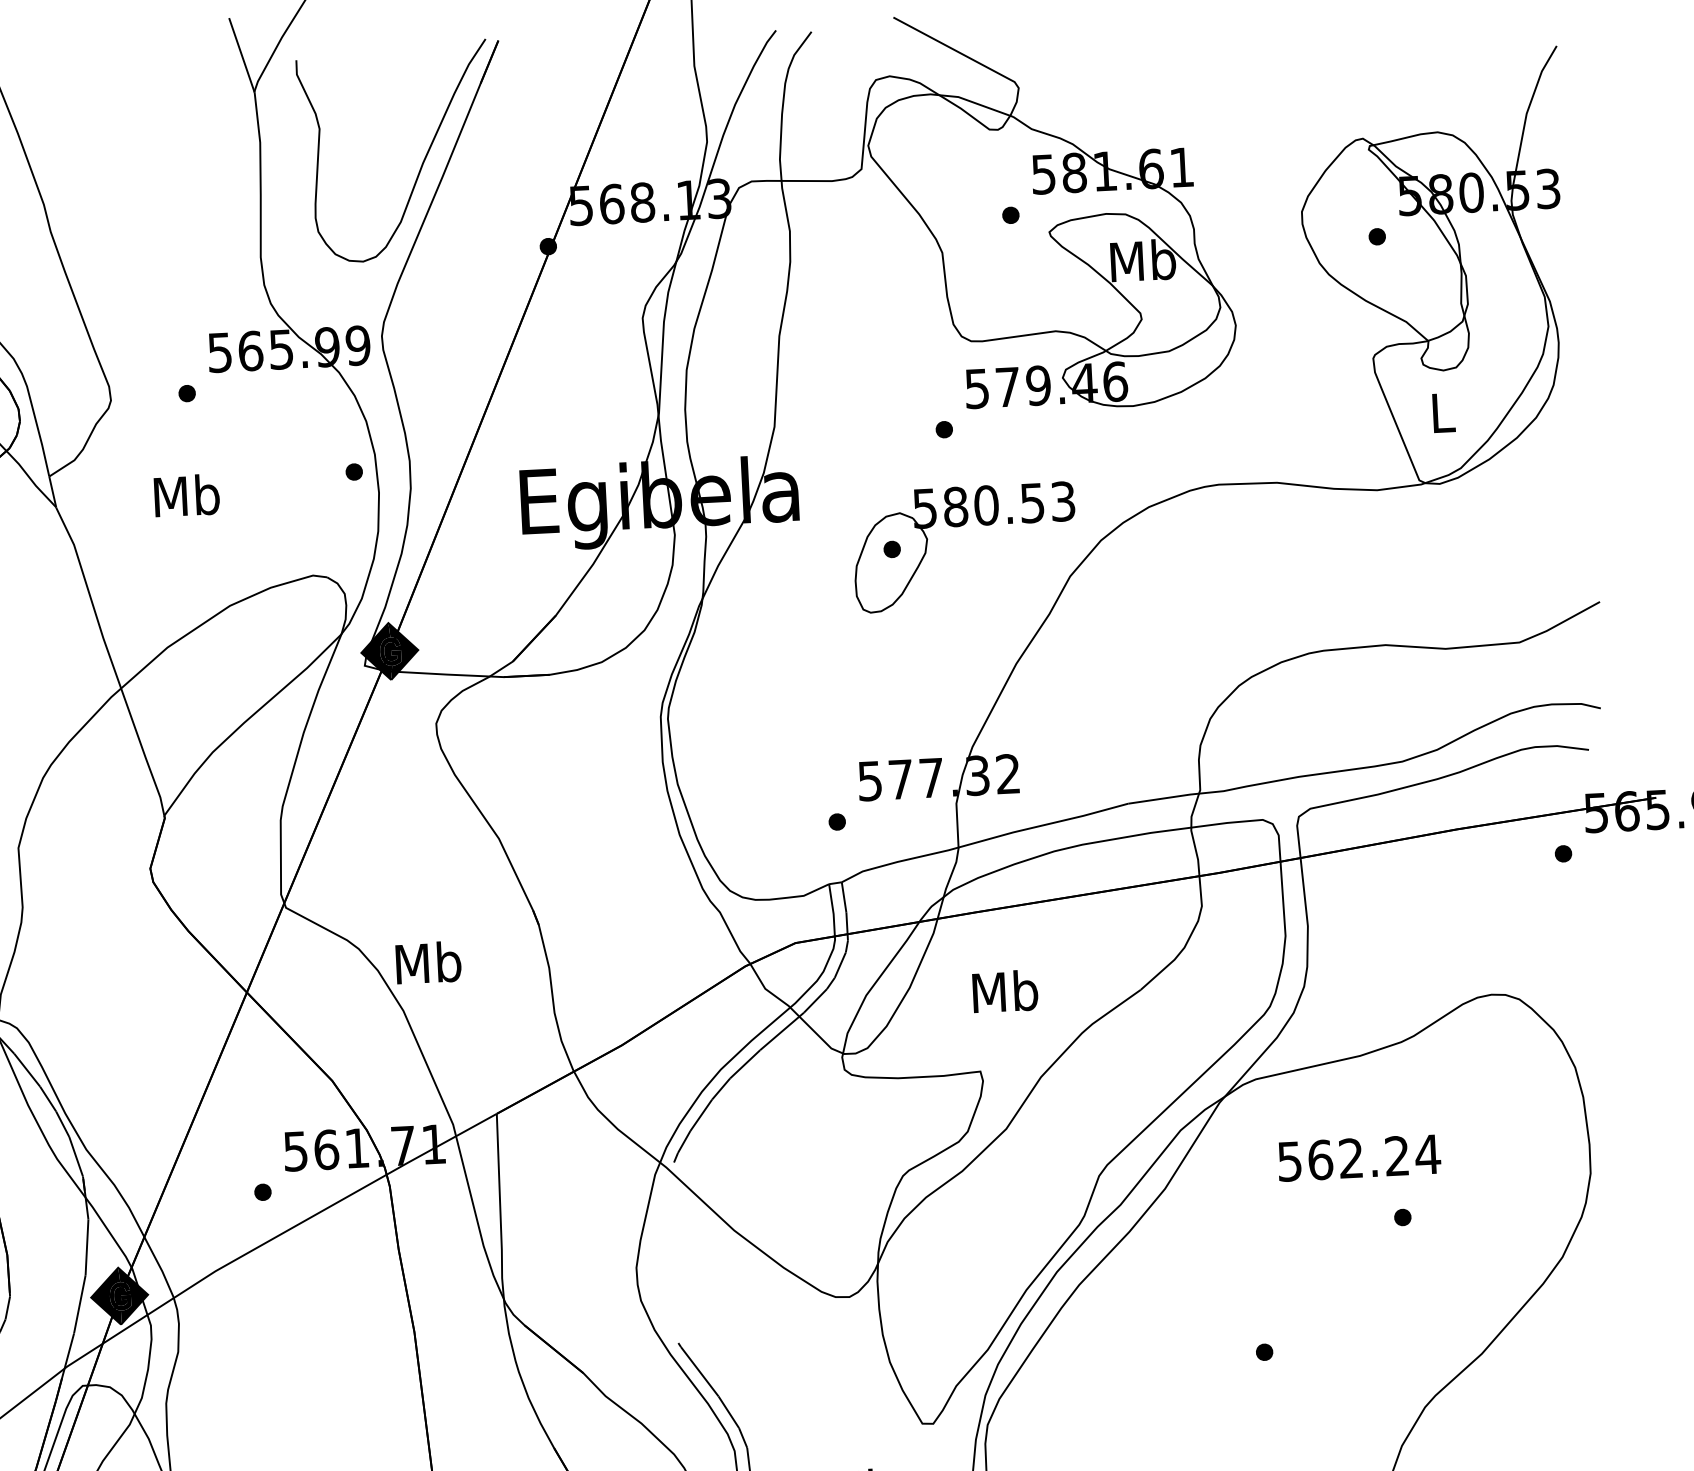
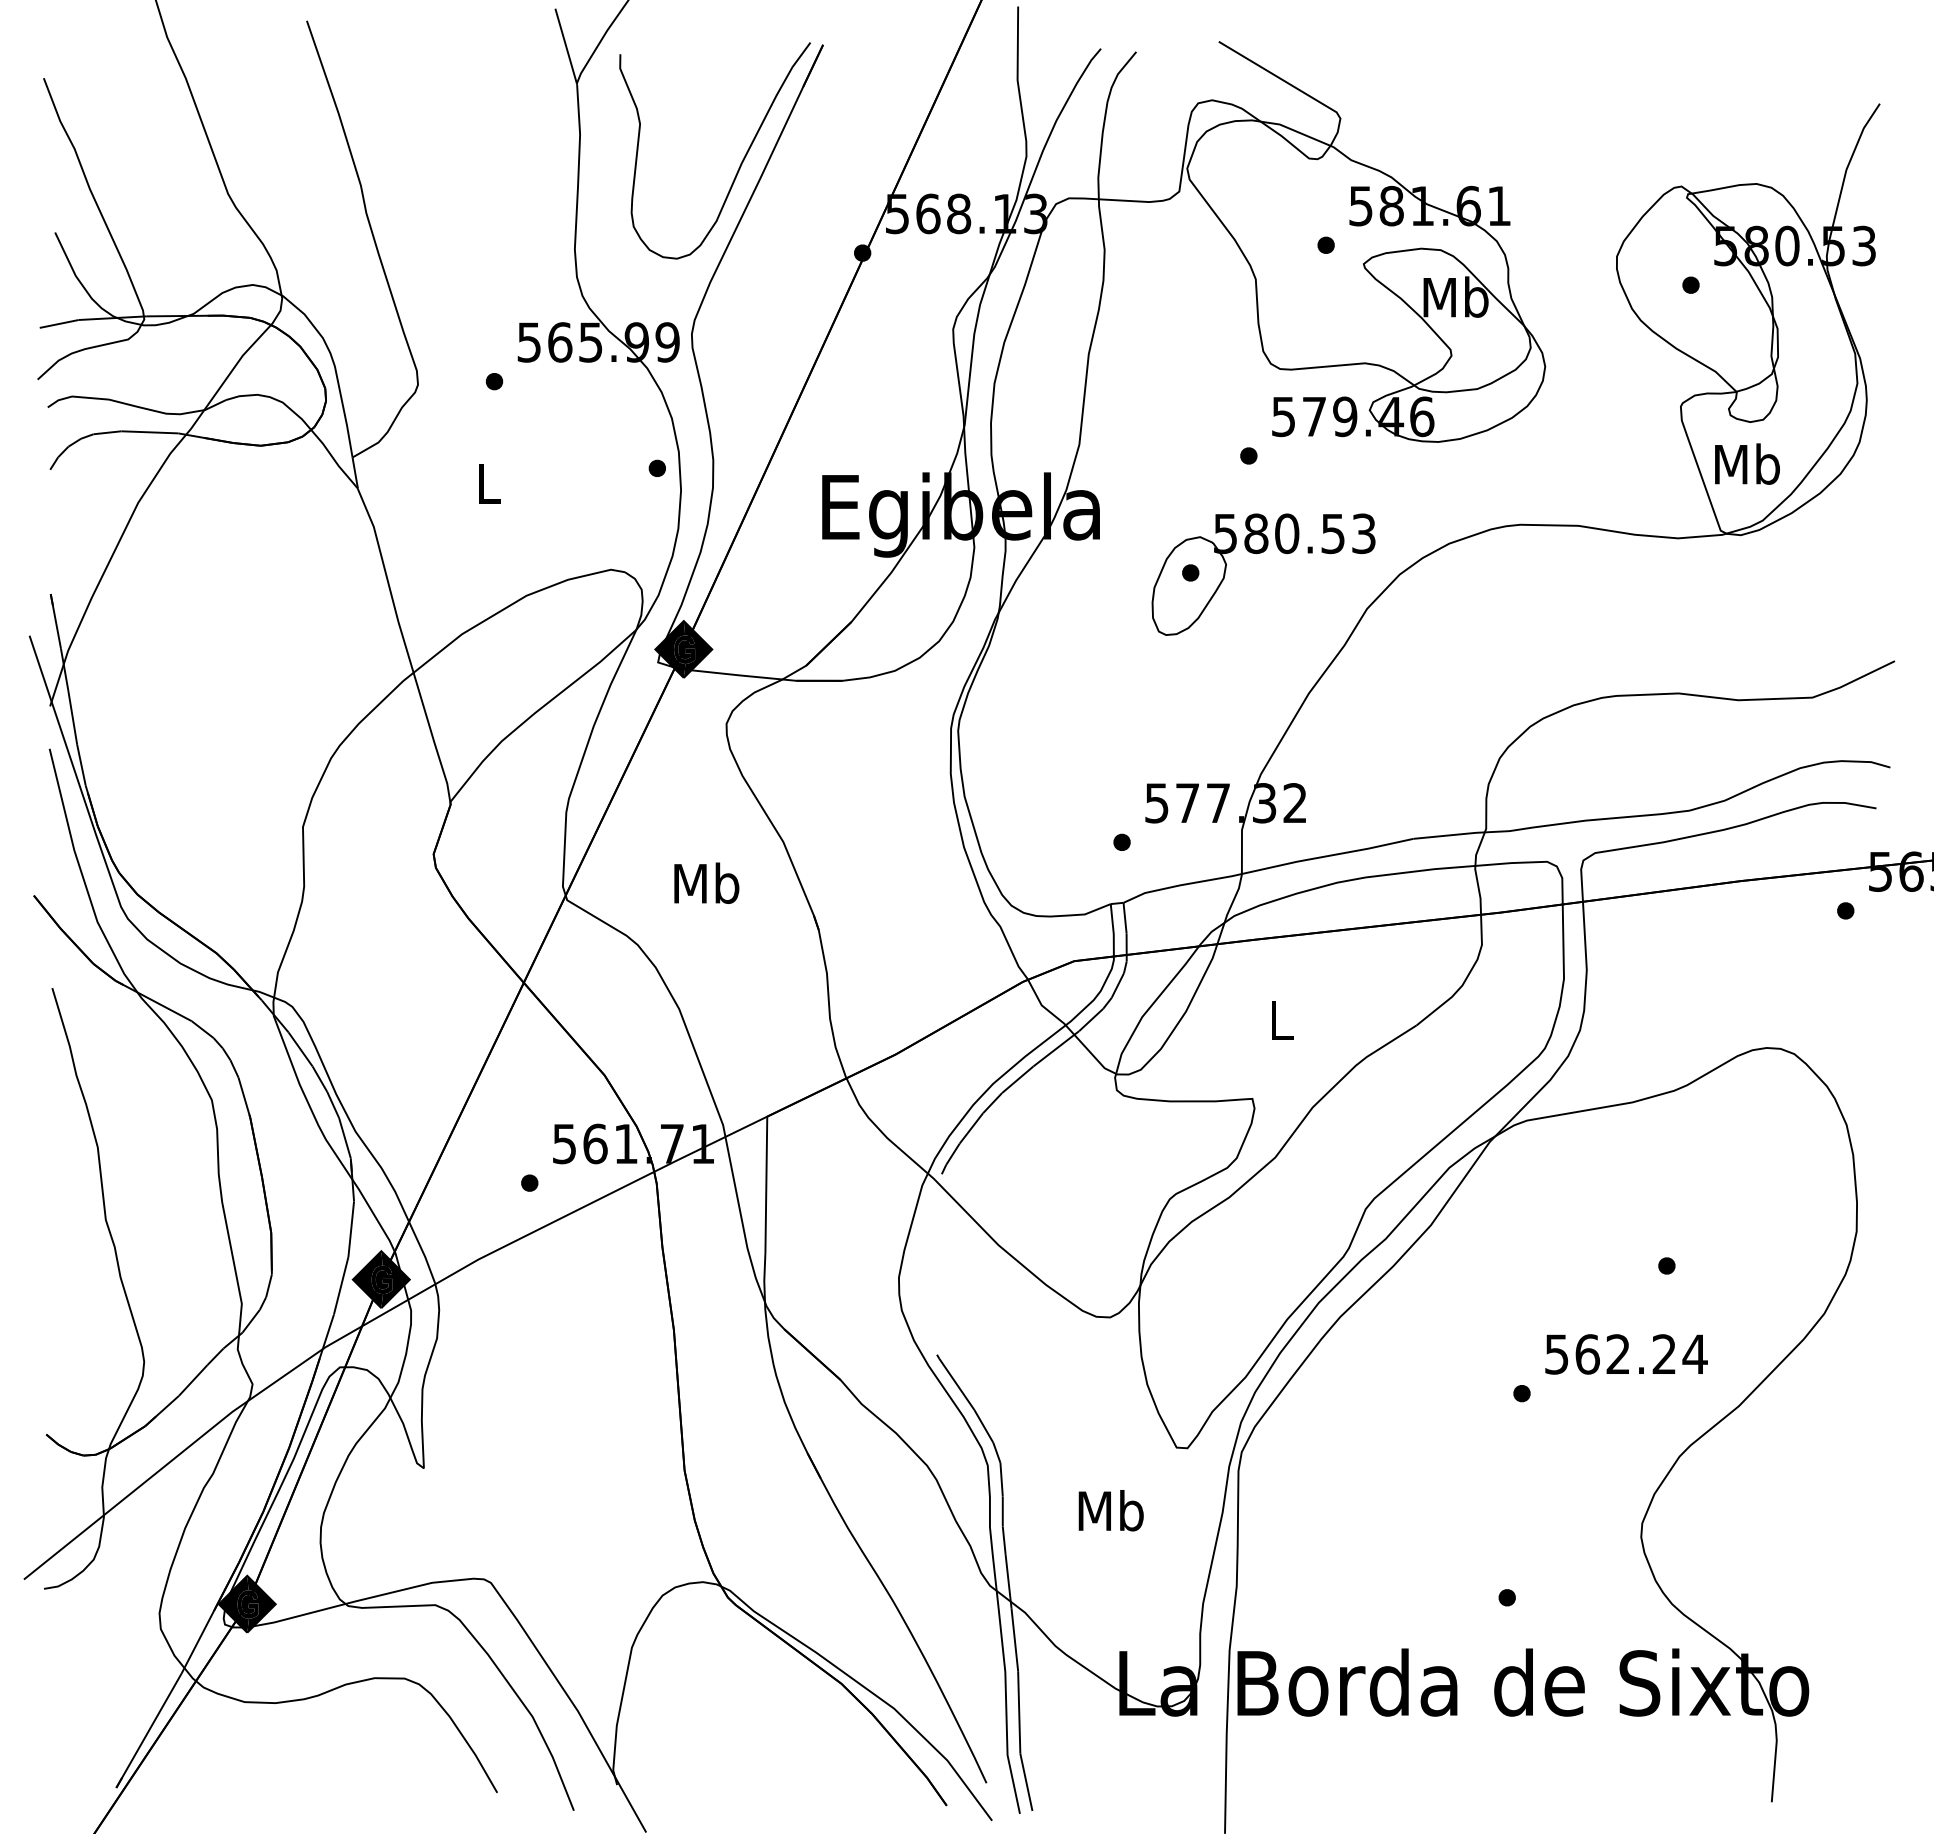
text: (1442, 411) -> (1747, 463), L -> Mb
text: (186, 495) -> (488, 483), Mb -> L
text: (428, 961) -> (706, 882), moved
text: (1005, 990) -> (1281, 1019), Mb -> L
text: (1359, 1158) -> (1626, 1354), moved

